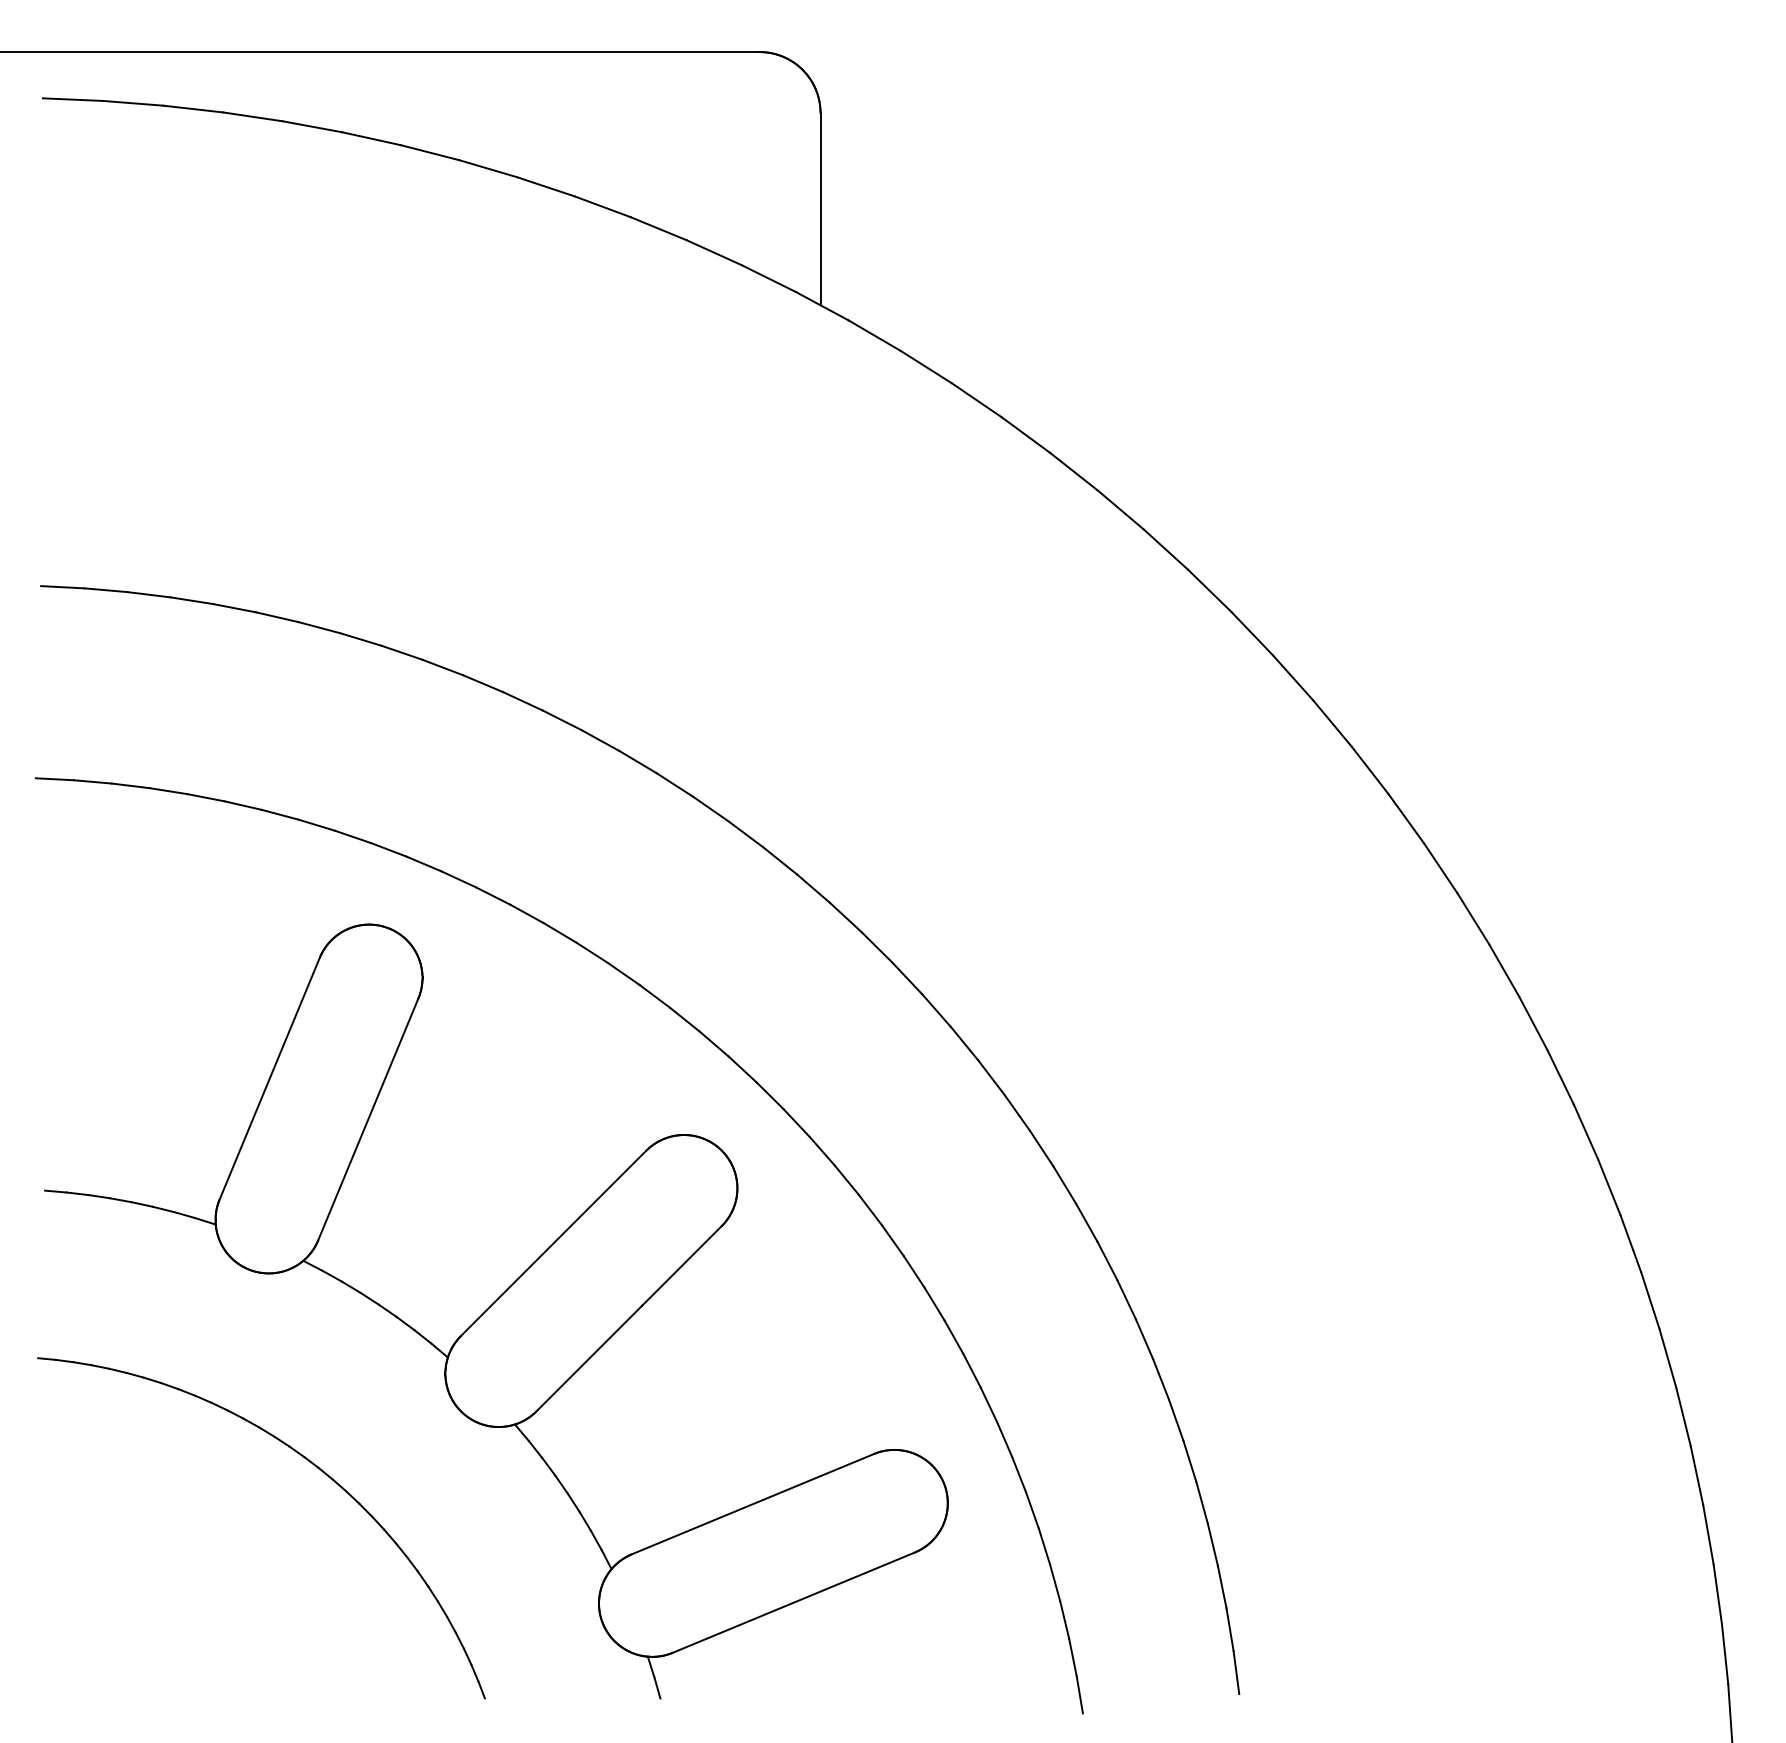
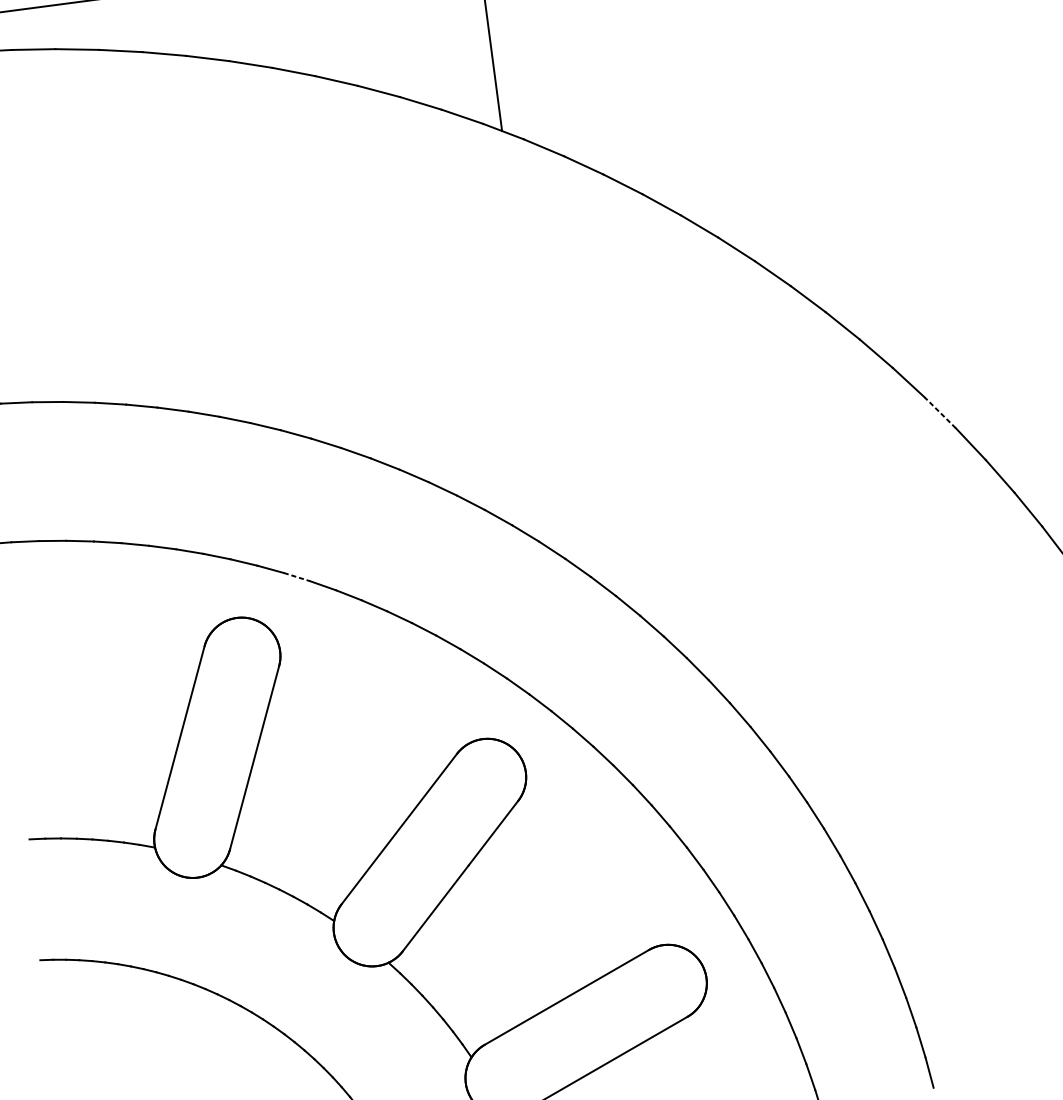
line: (1369, 770) -> (939, 412), solid -> dashed
line: (459, 879) -> (297, 577), solid -> dashed

